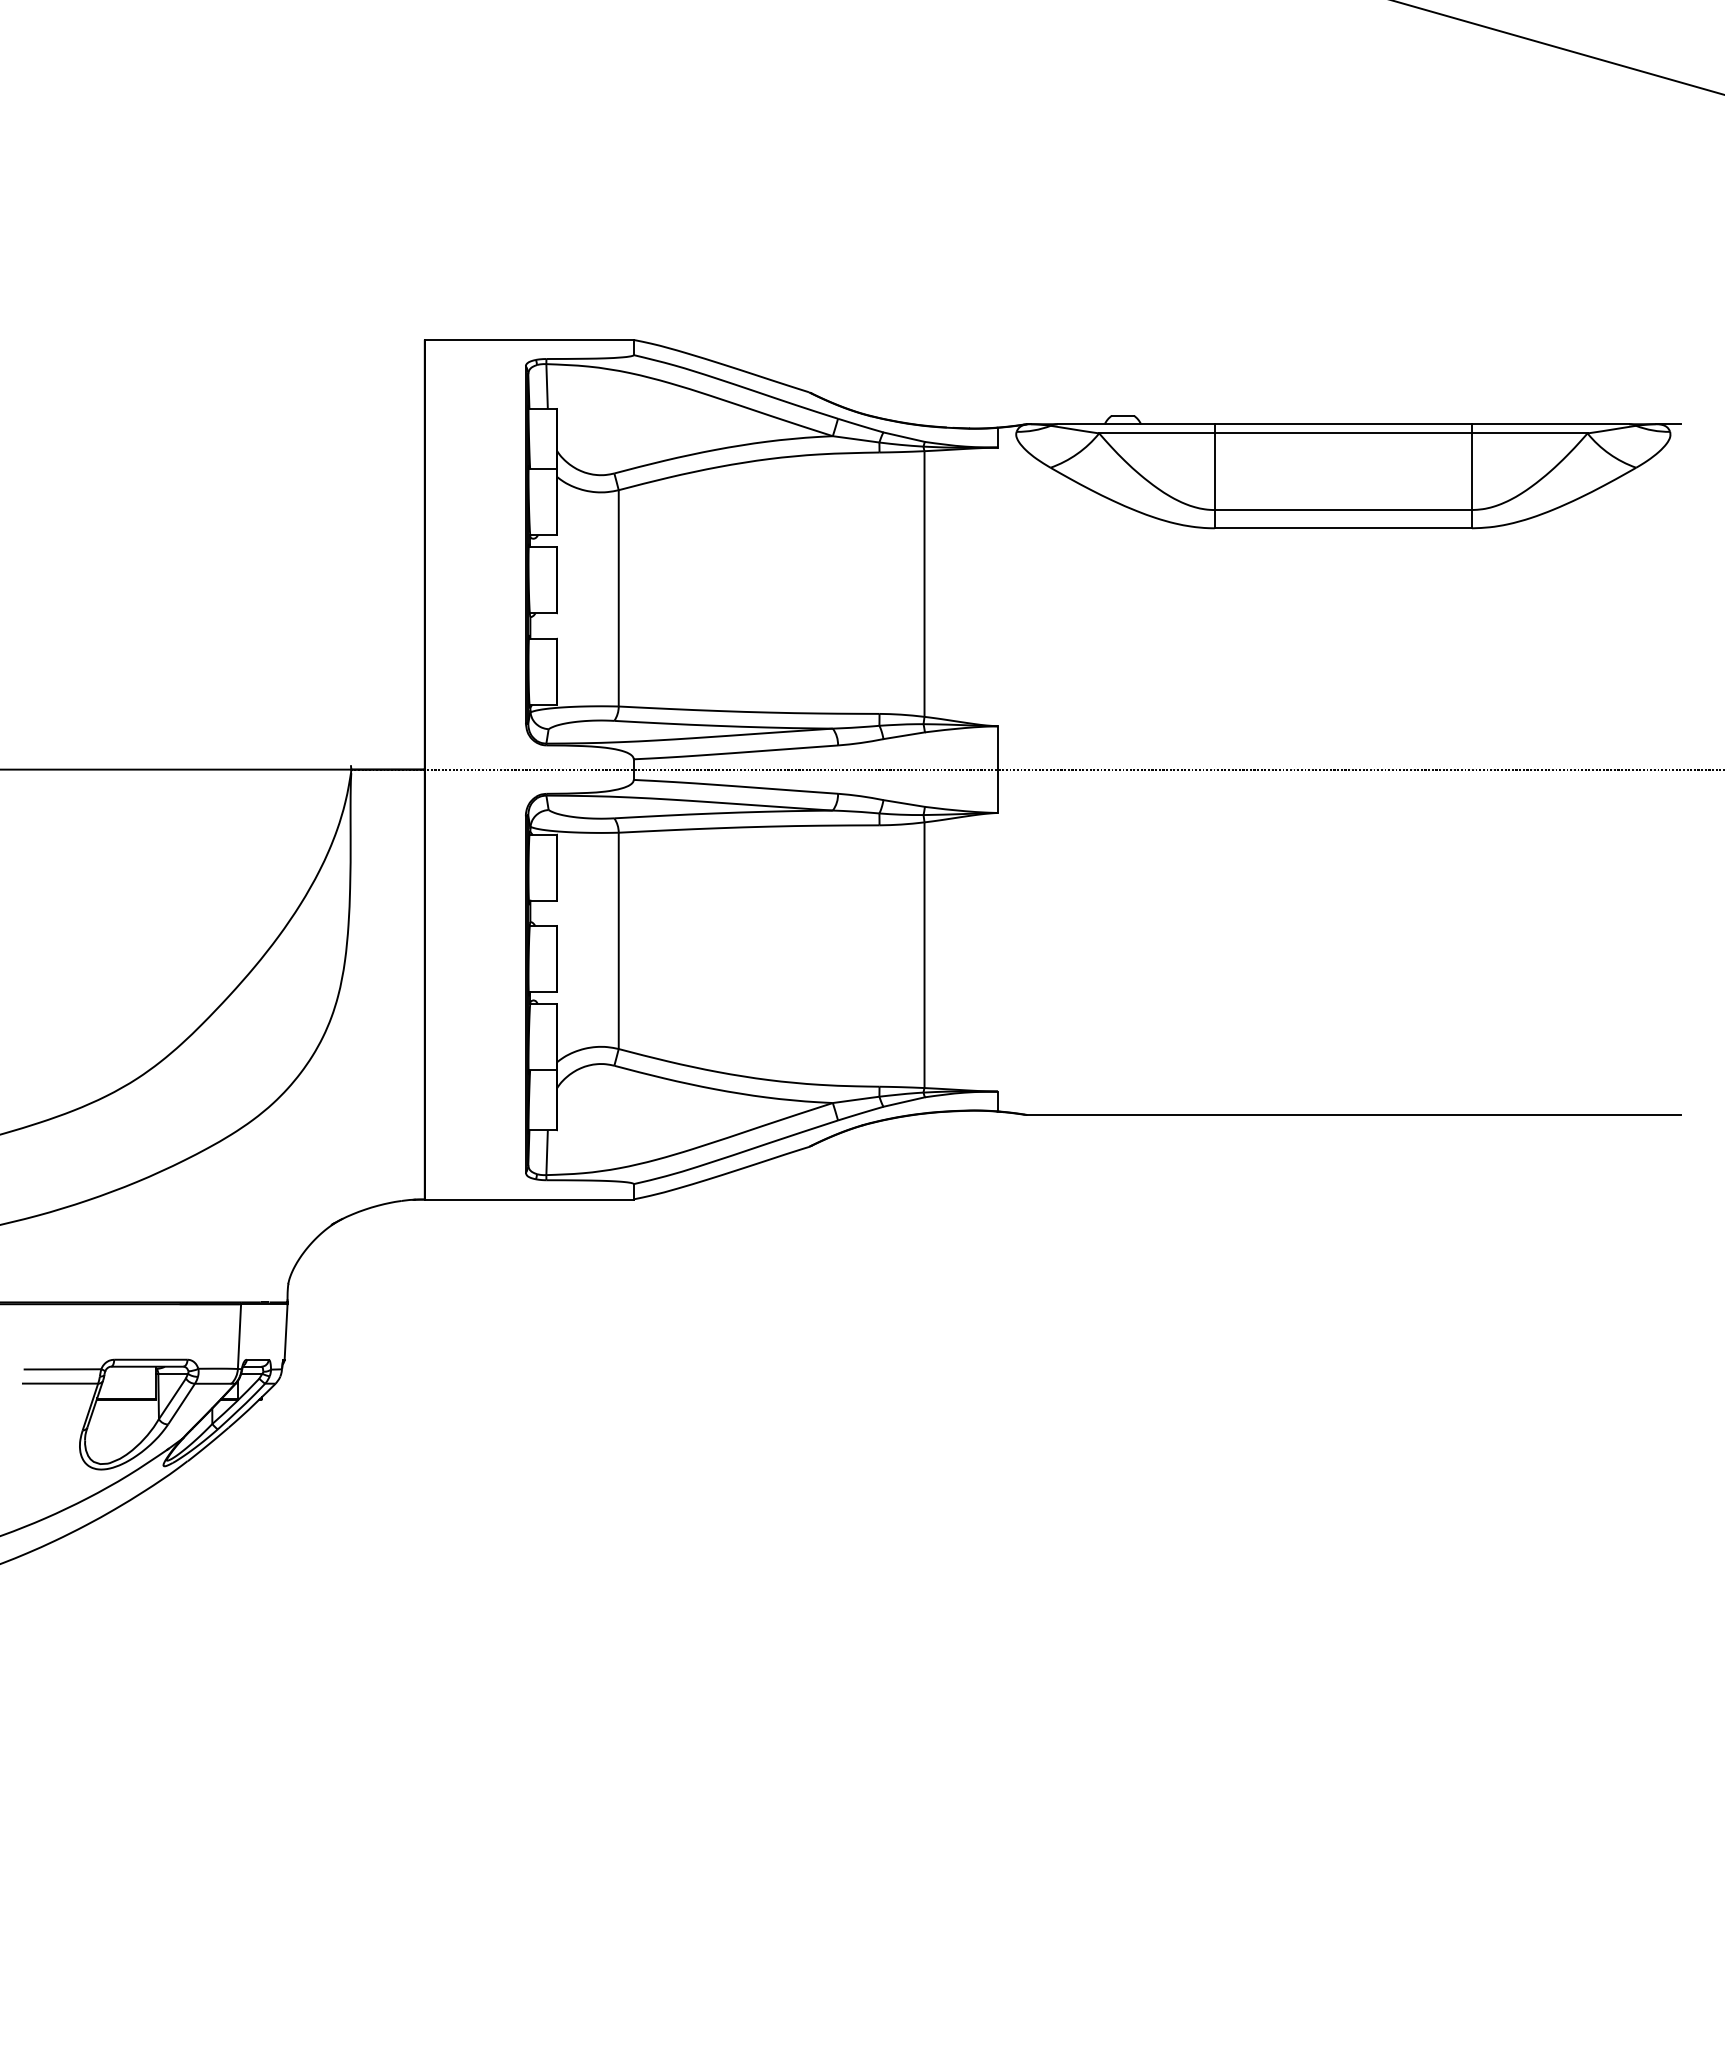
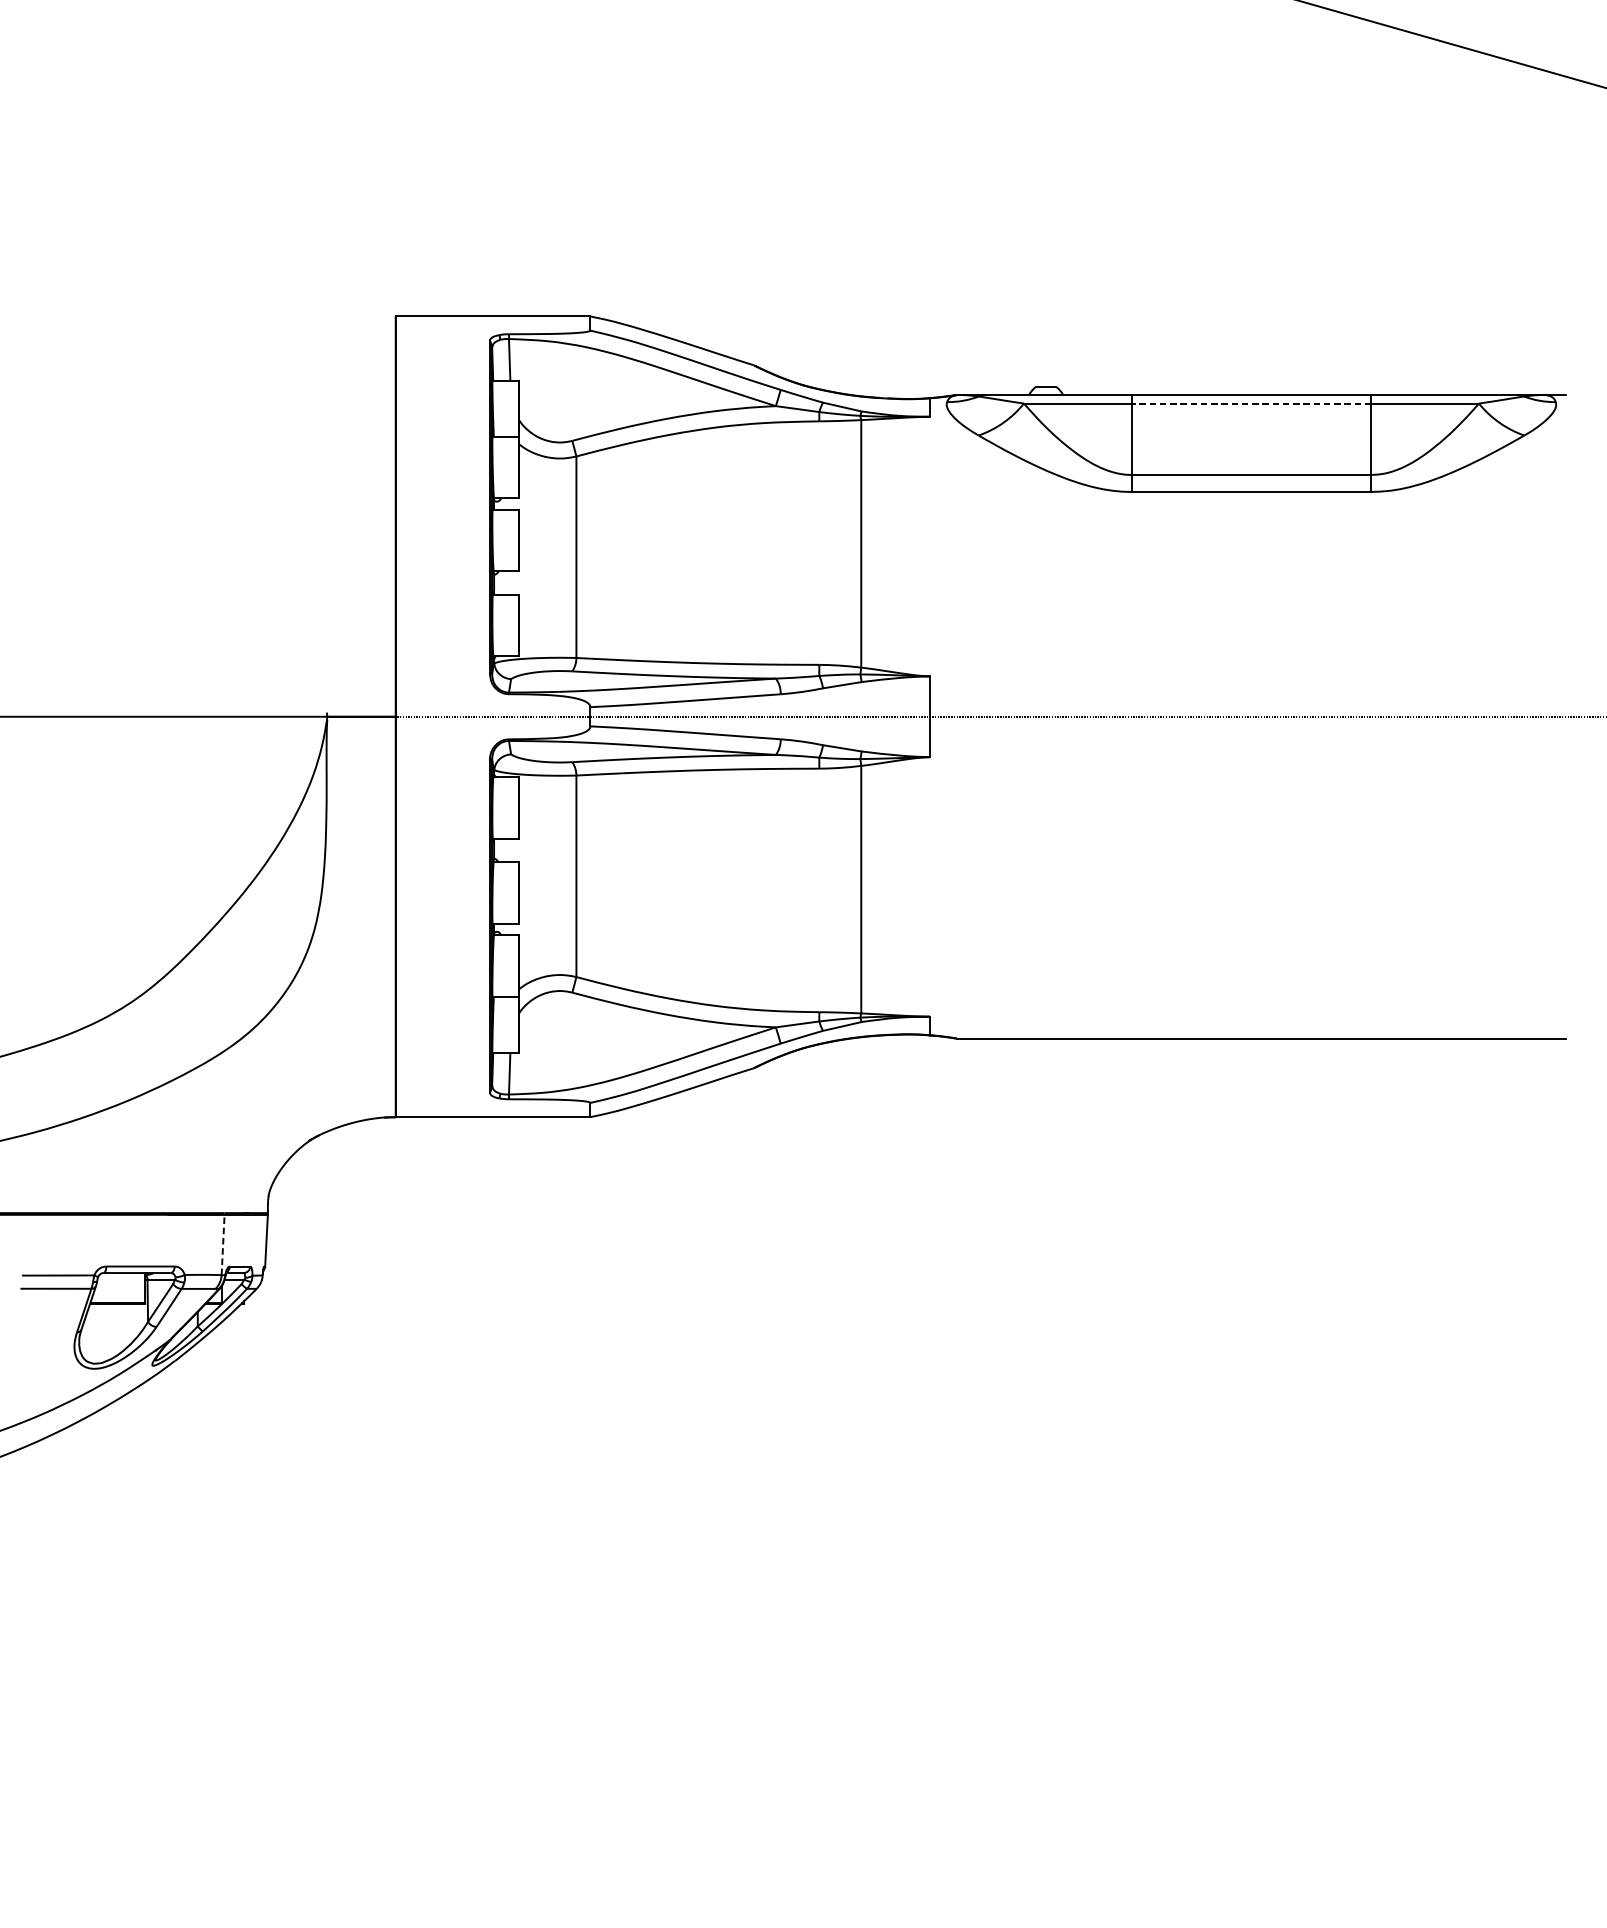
line: (1343, 433) -> (1251, 403), solid -> dashed
line: (239, 1336) -> (223, 1244), solid -> dashed

